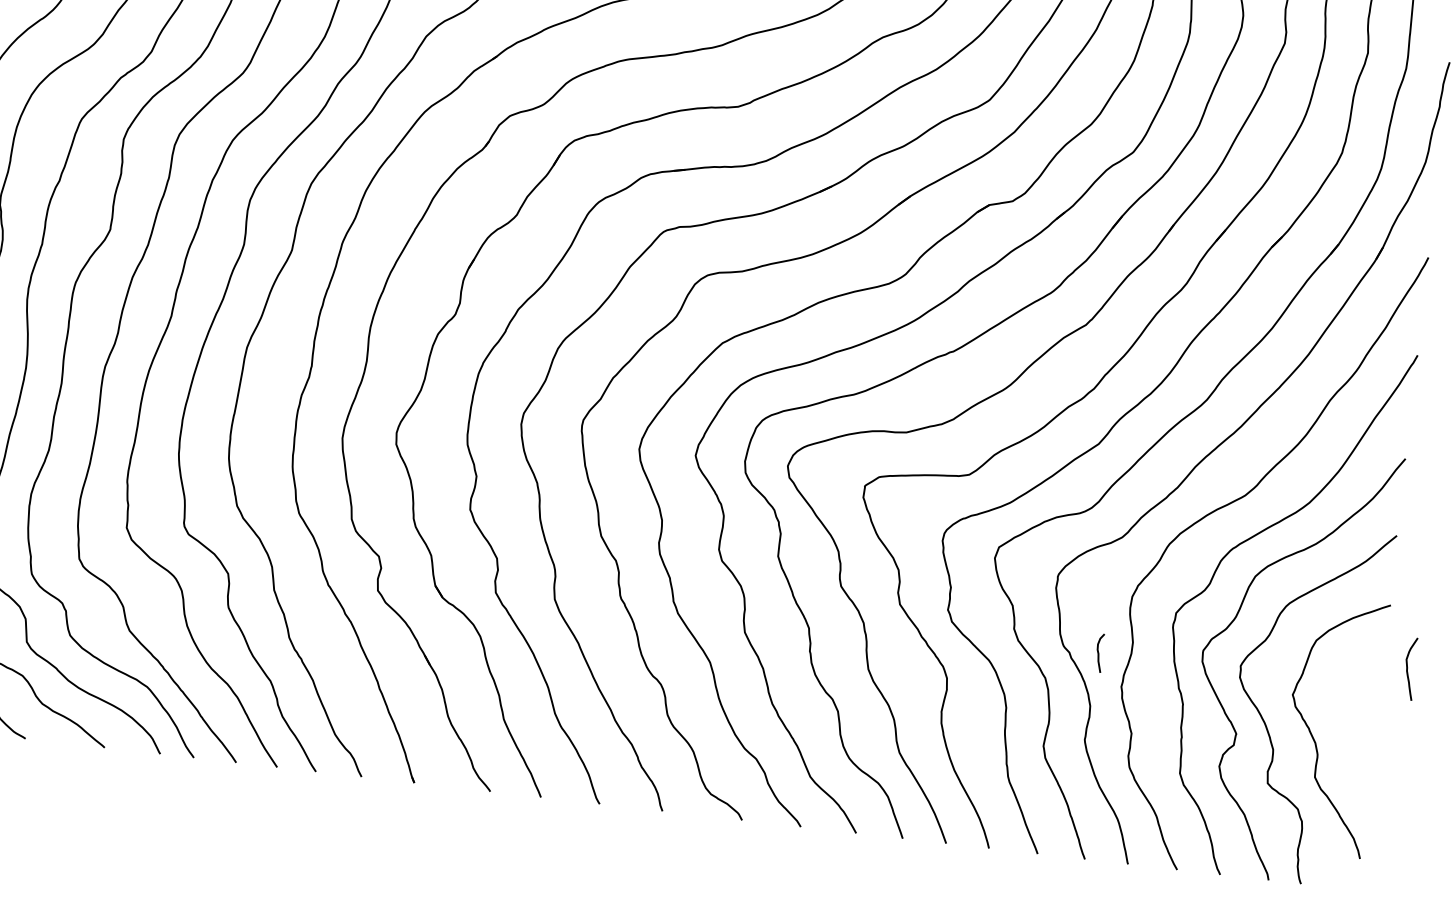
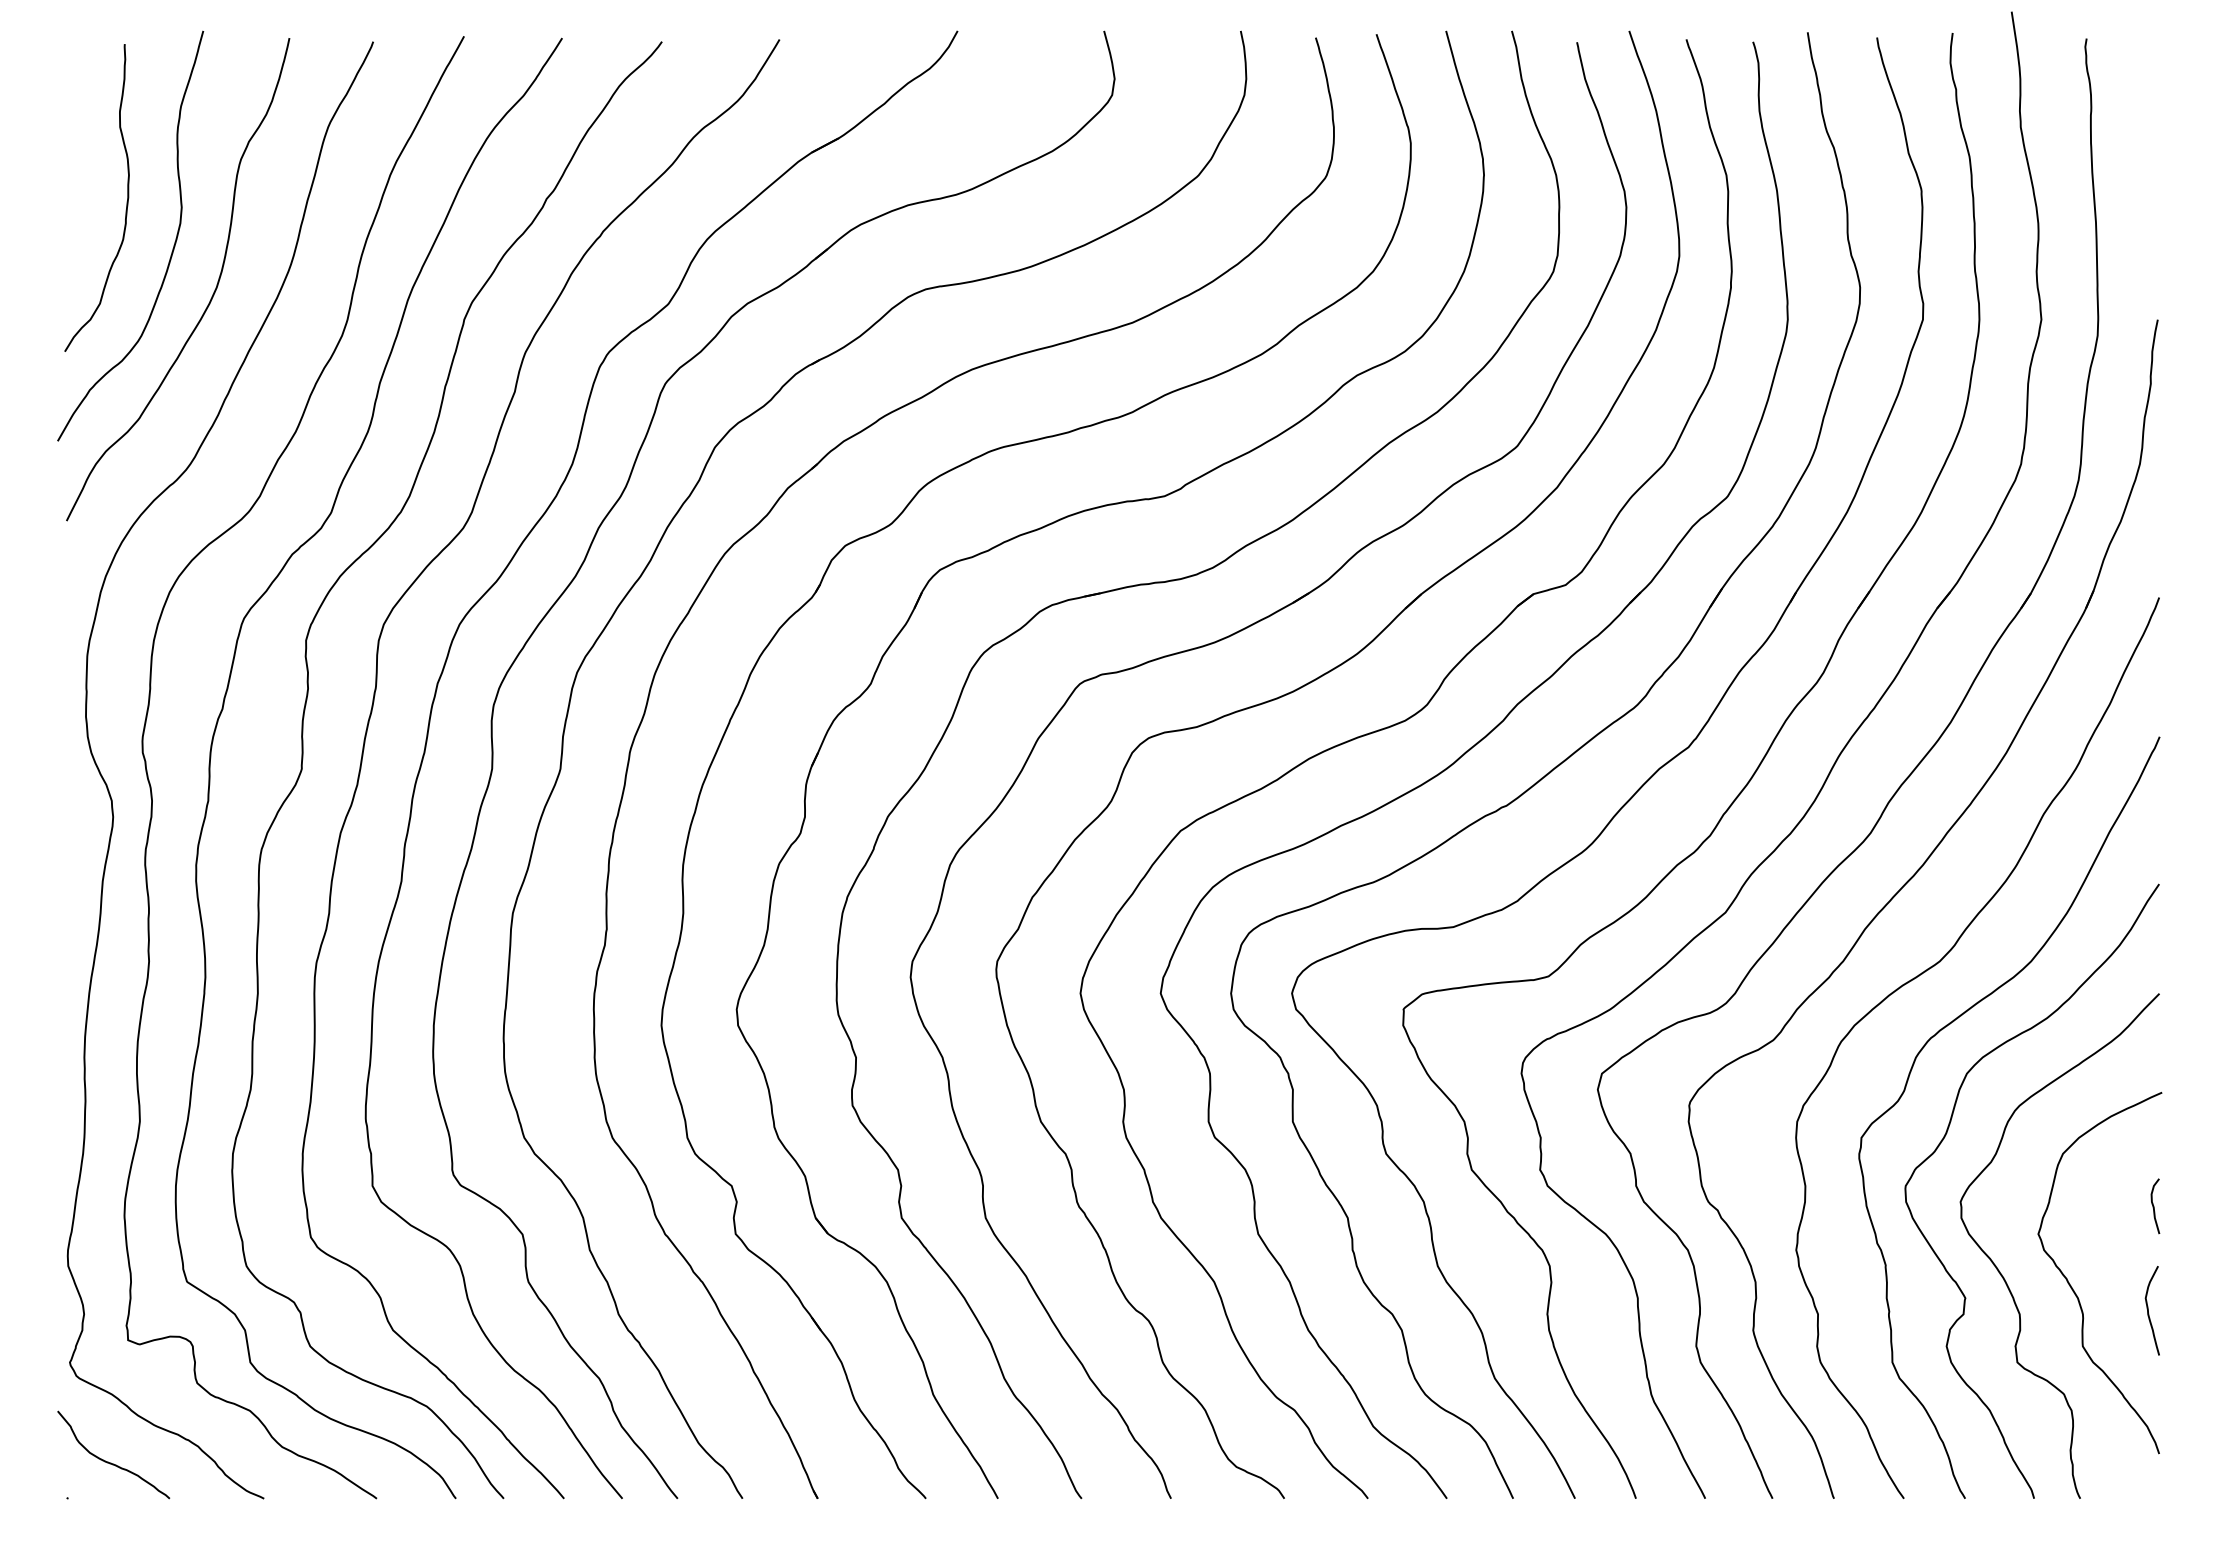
curve: (1099, 653) -> (2154, 1206), moved
curve: (1407, 668) -> (2148, 1310), moved

